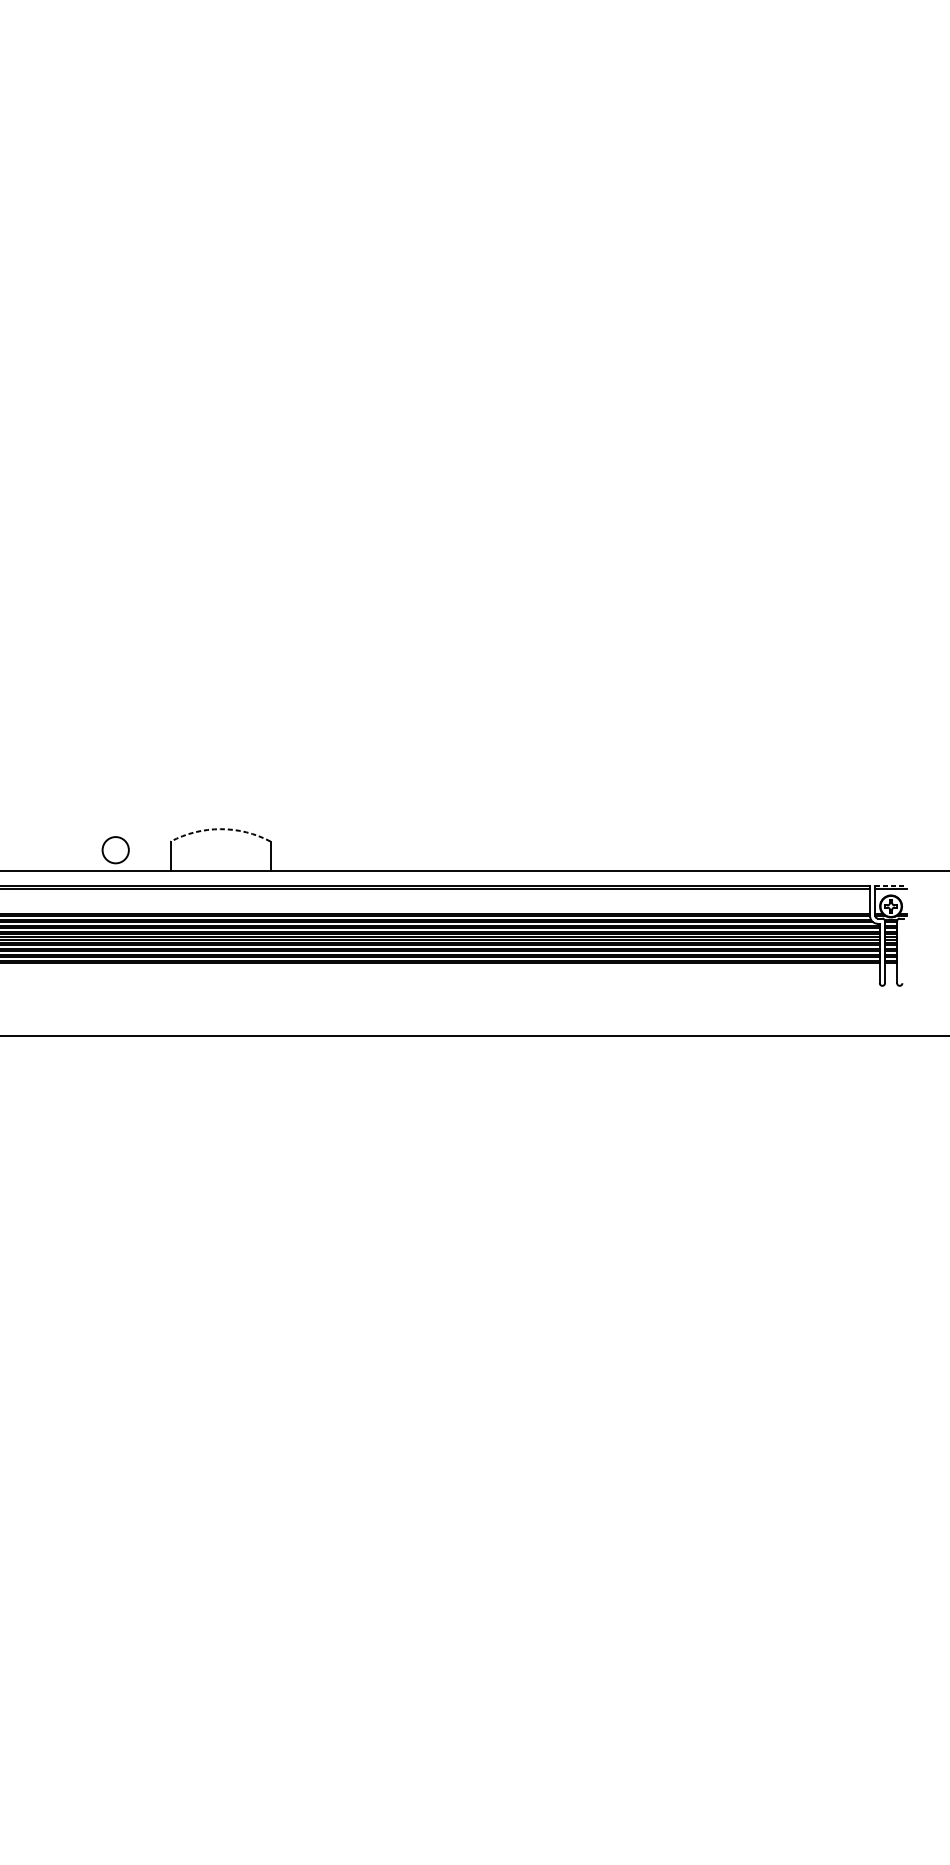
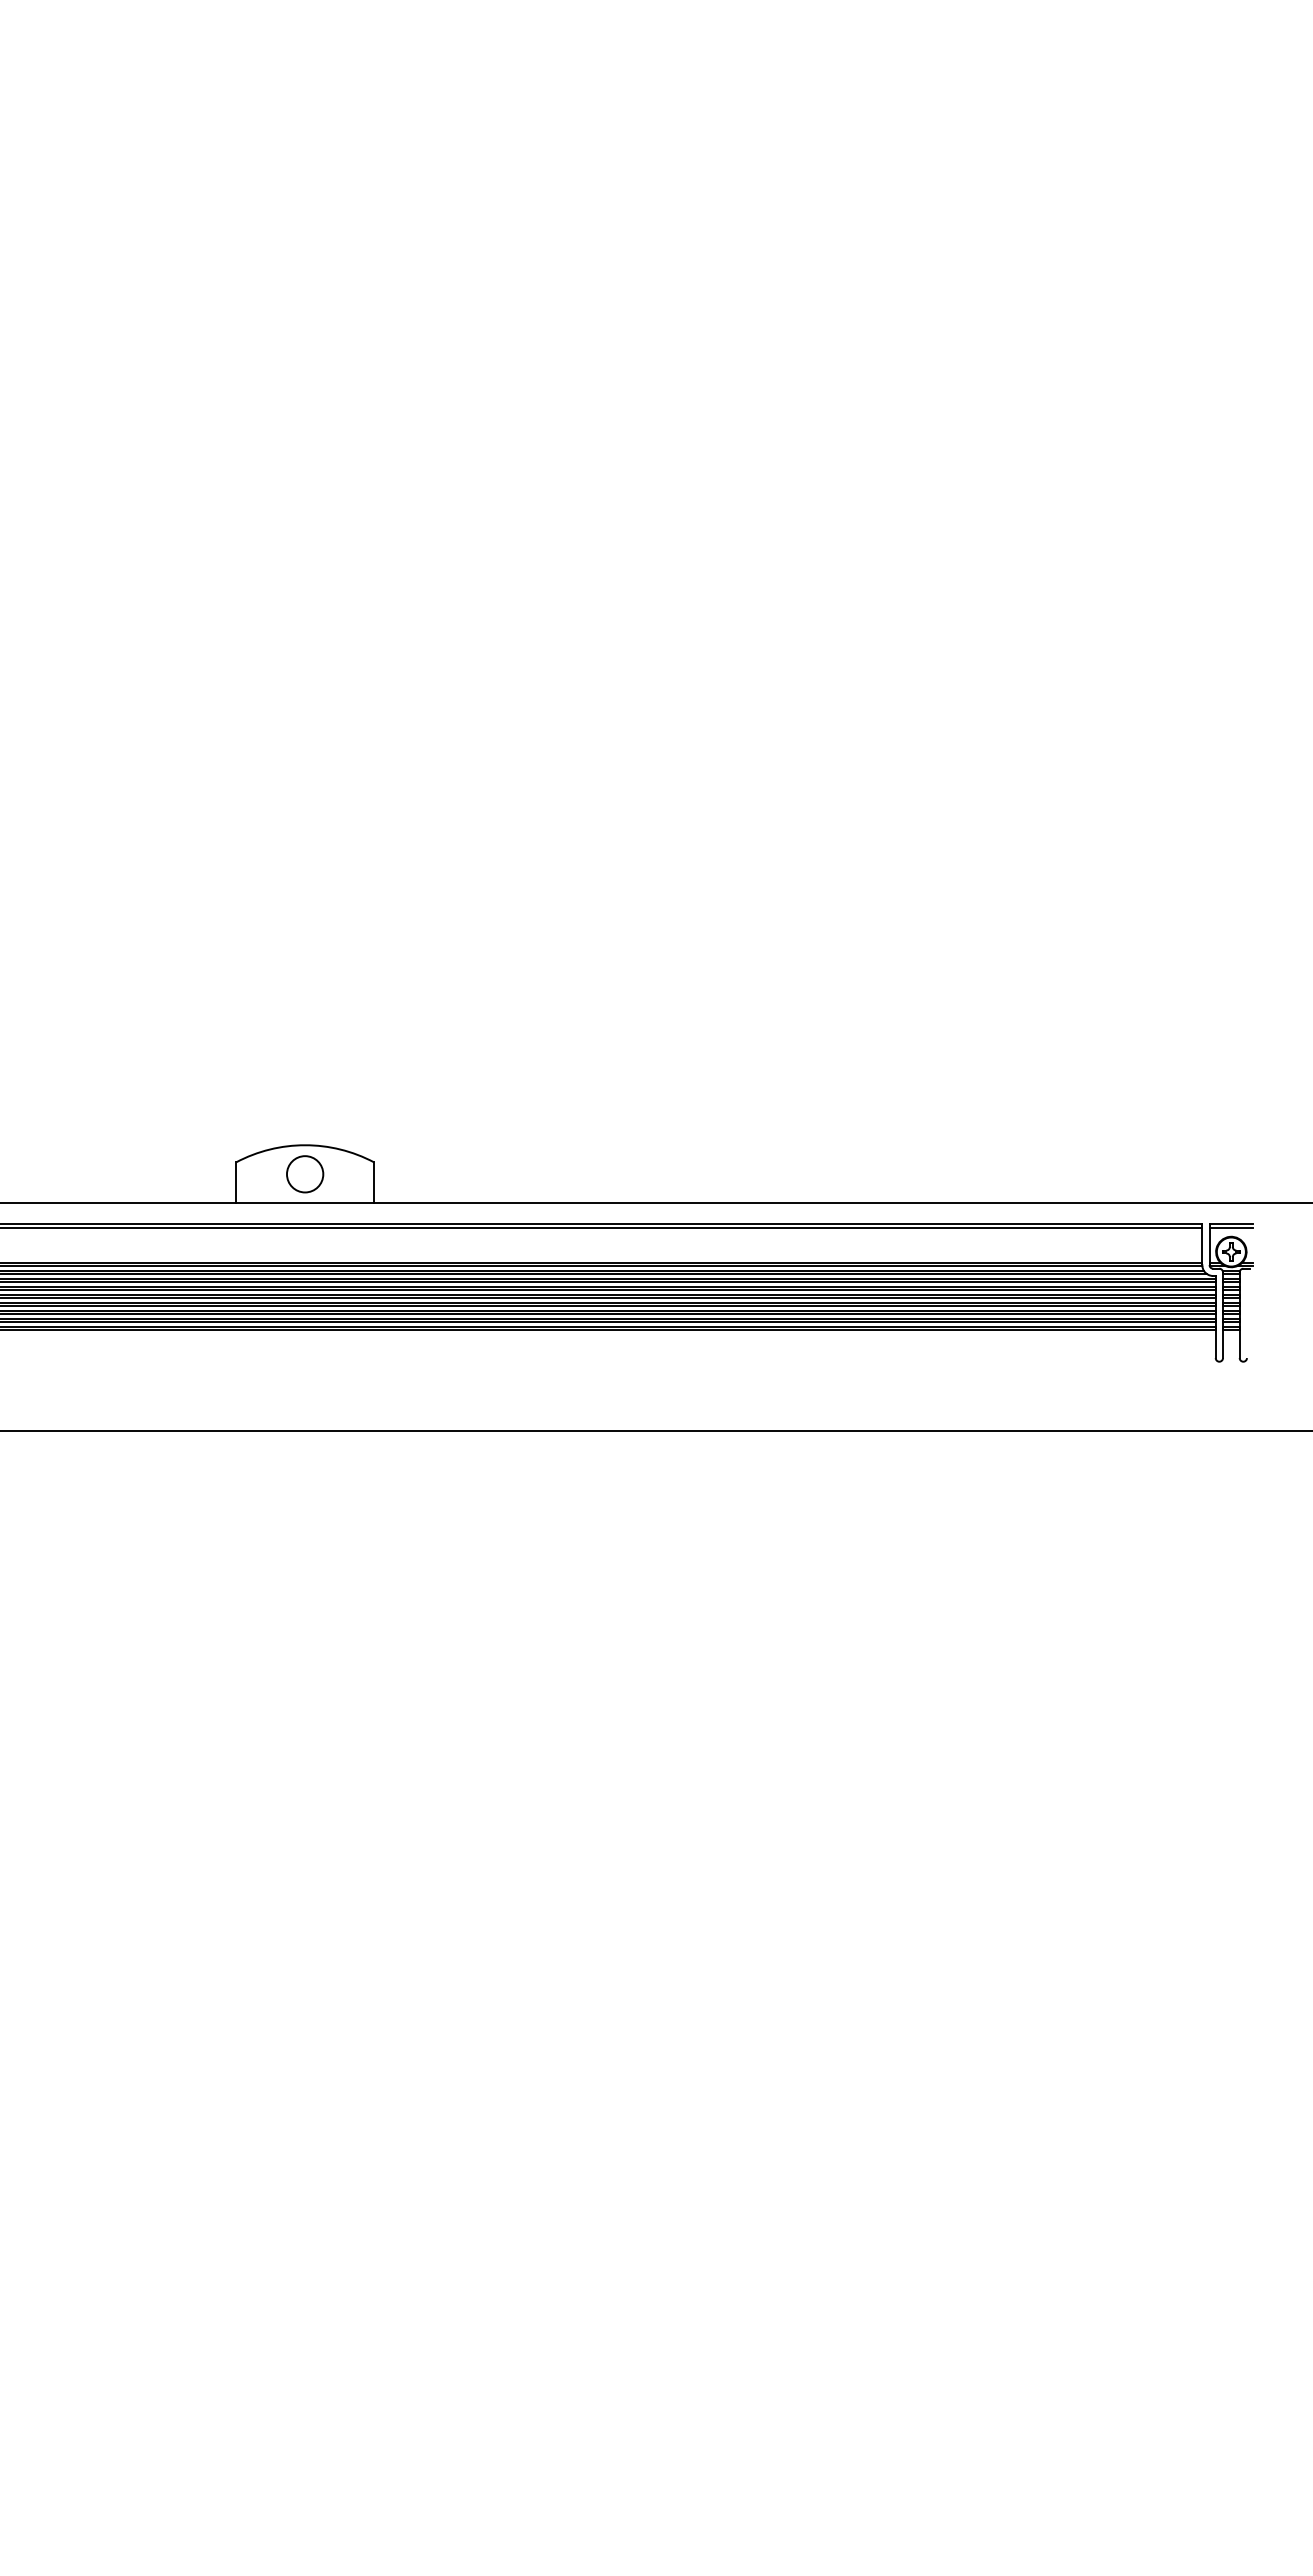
arc: (220, 829) -> (305, 1145), dashed -> solid
circle: (115, 850) -> (305, 1174), moved
line: (891, 885) -> (1231, 1223), dashed -> solid

